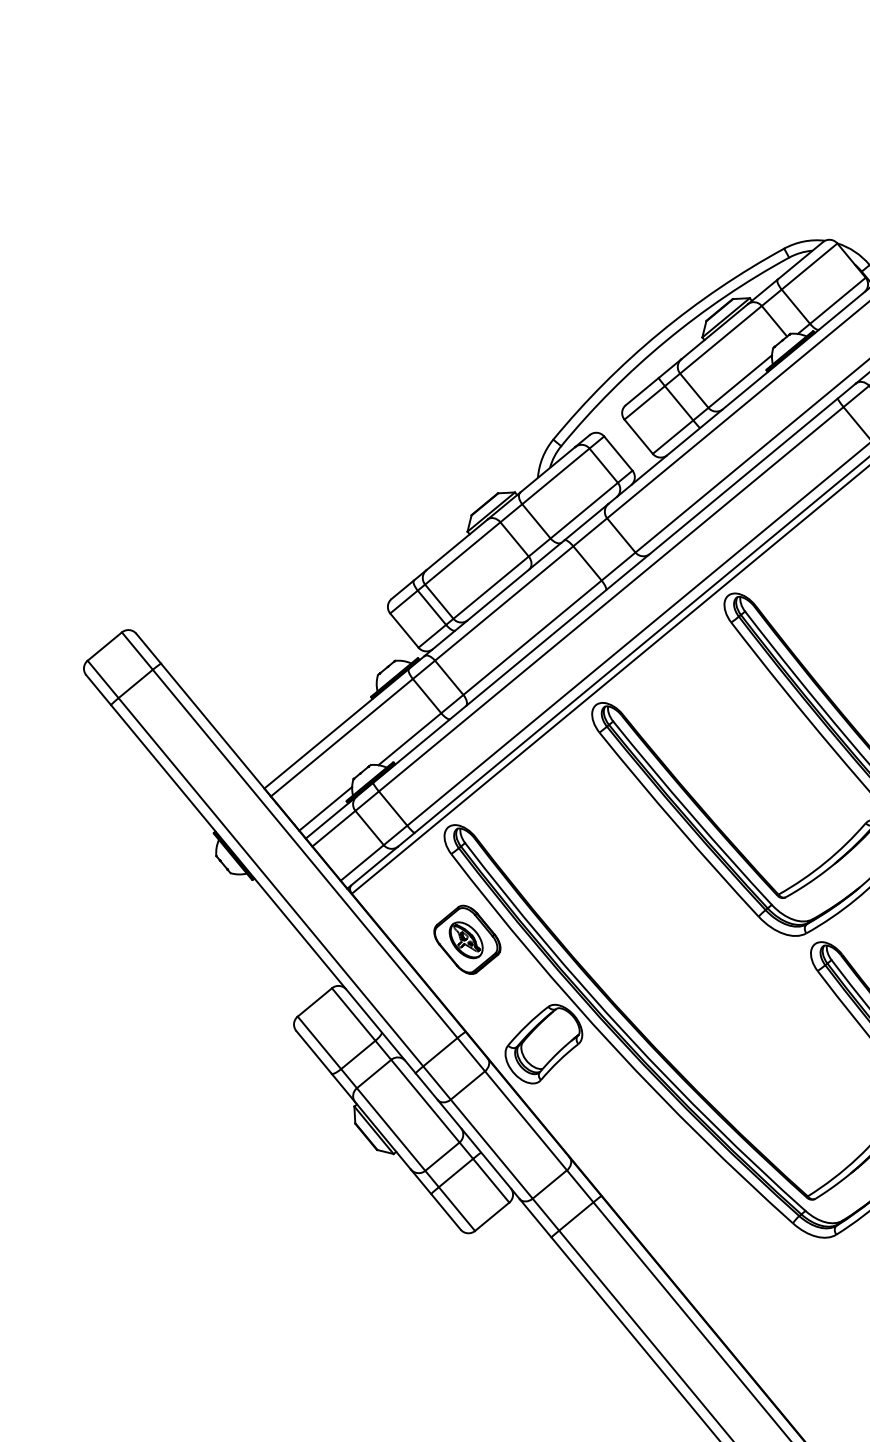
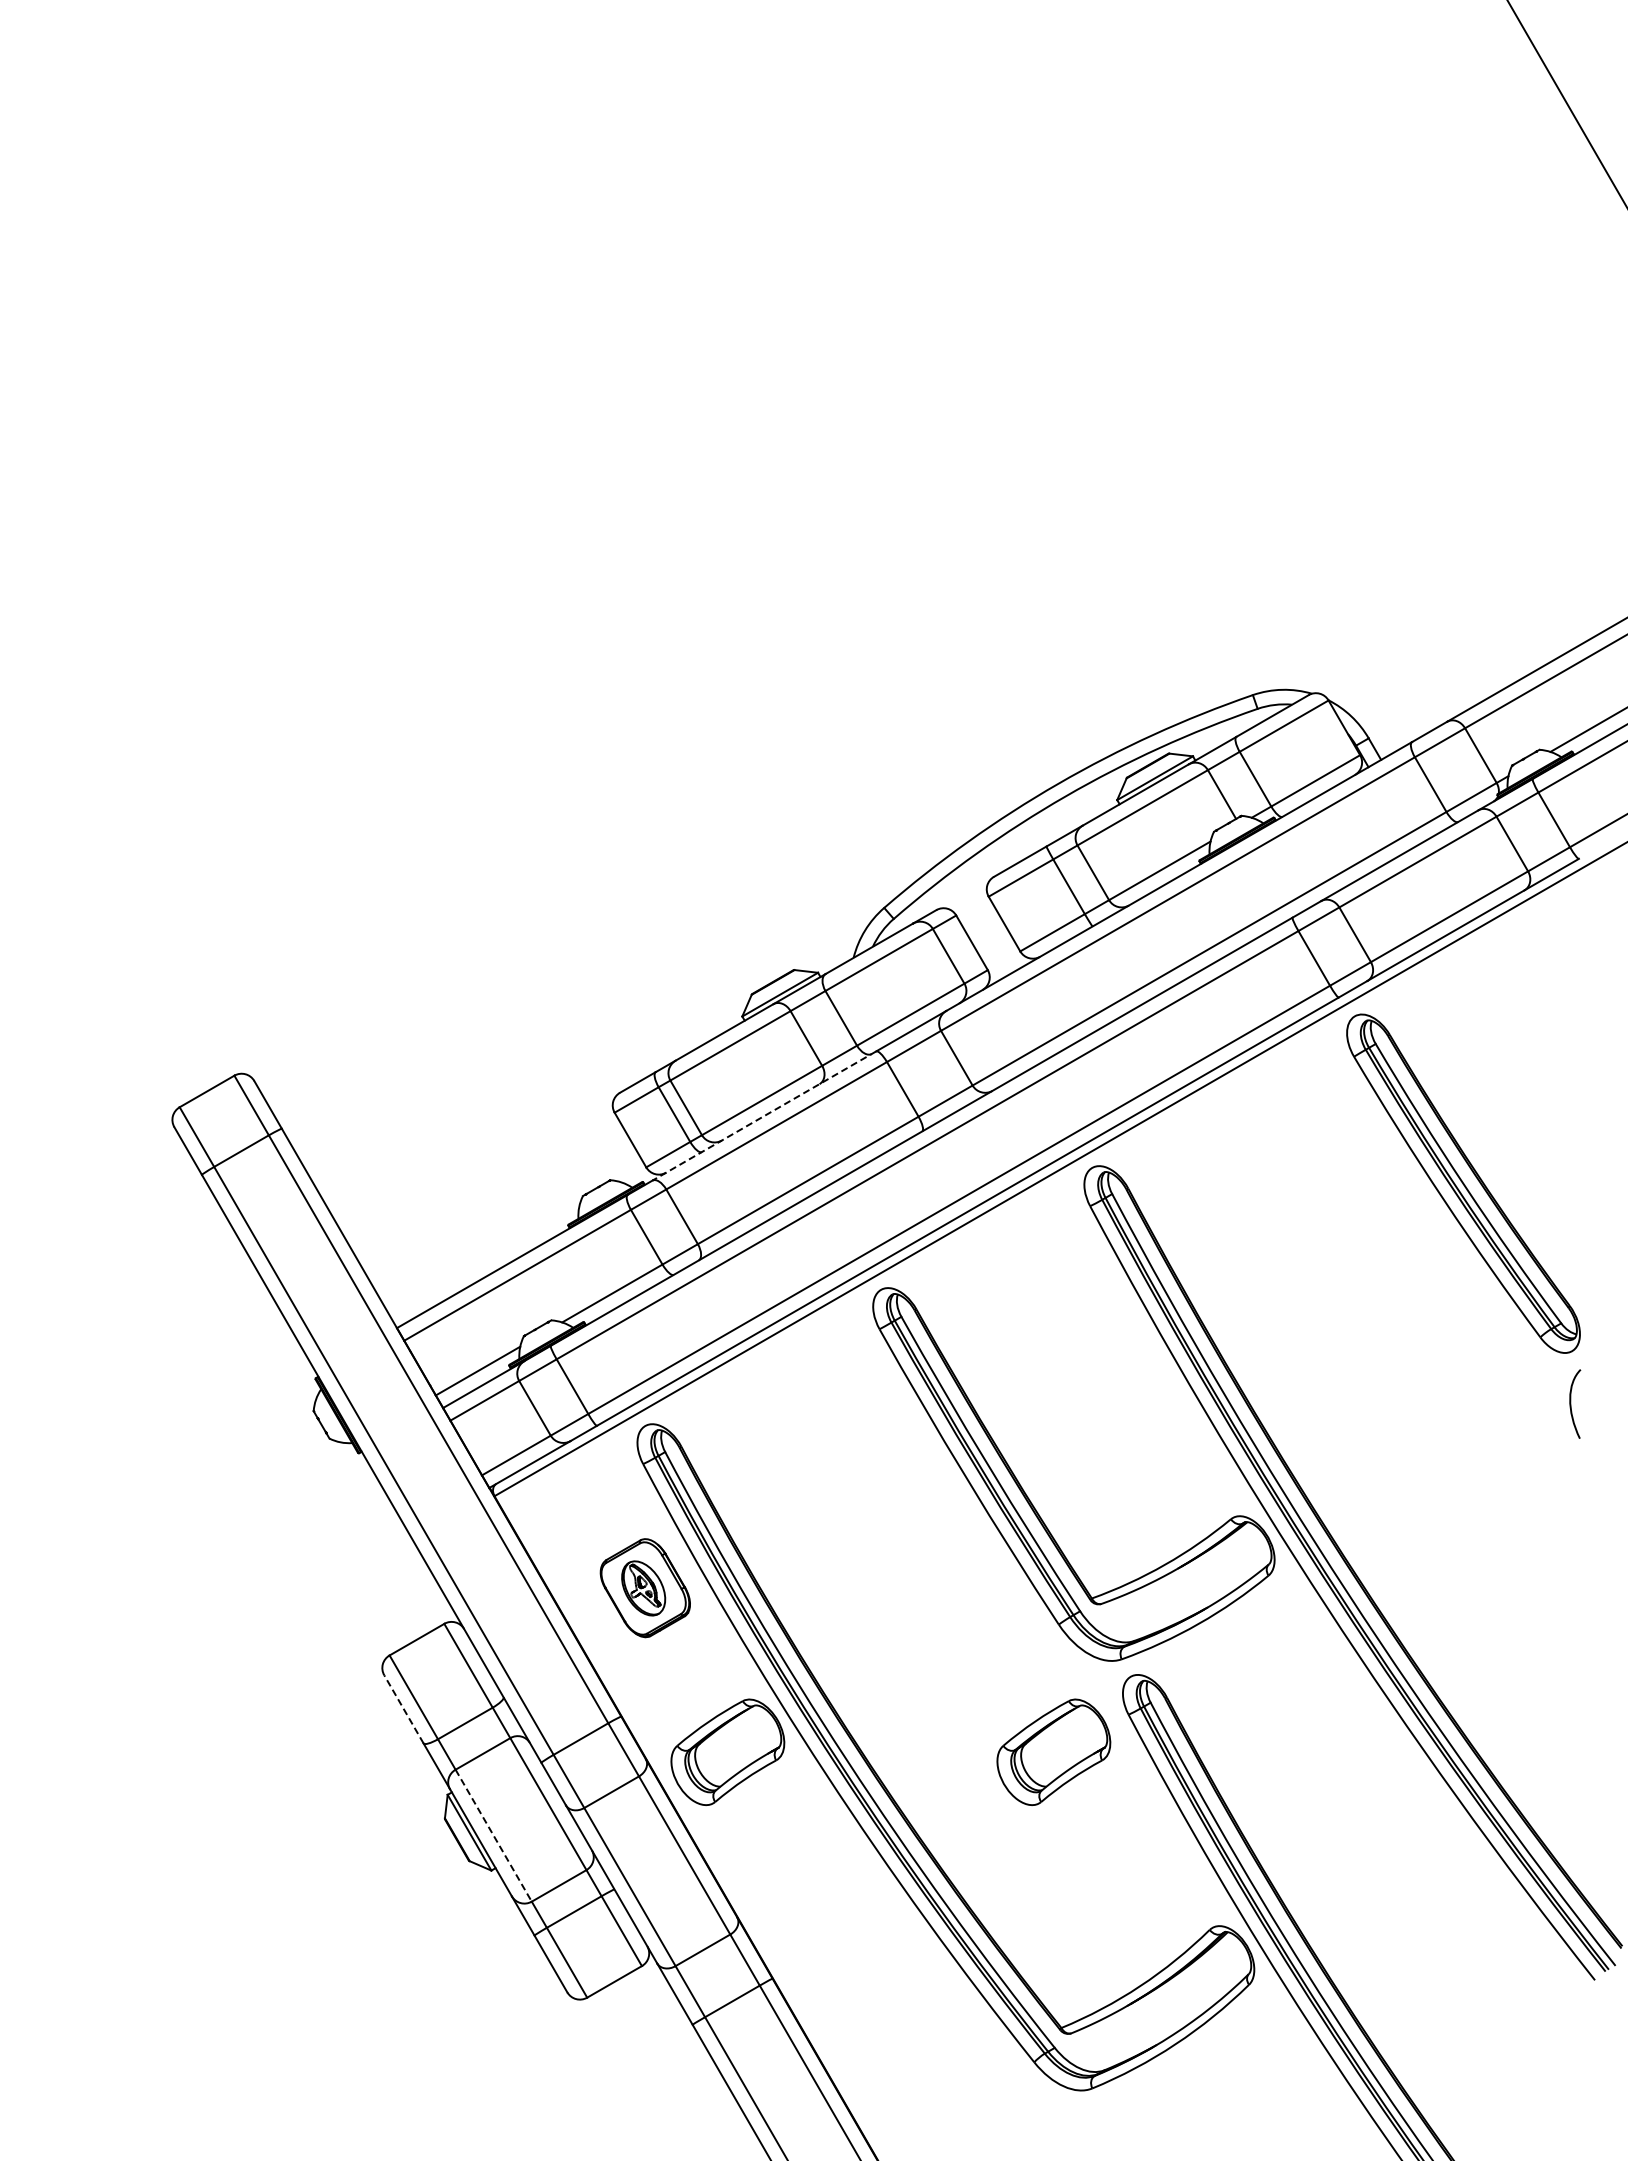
line: (493, 598) -> (763, 1116), solid -> dashed
part: (769, 1005) -> (1053, 1751), added
line: (313, 1051) -> (403, 1708), solid -> dashed
line: (391, 1130) -> (493, 1836), solid -> dashed

